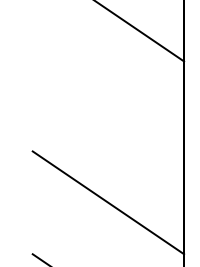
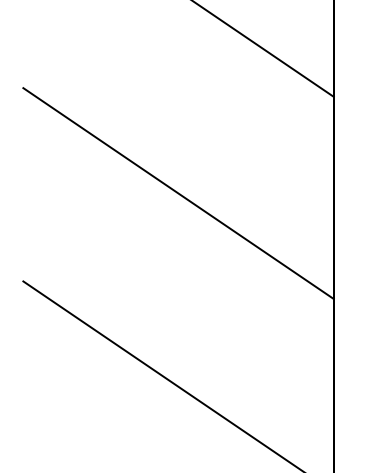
line: (108, 108) -> (178, 193), added

